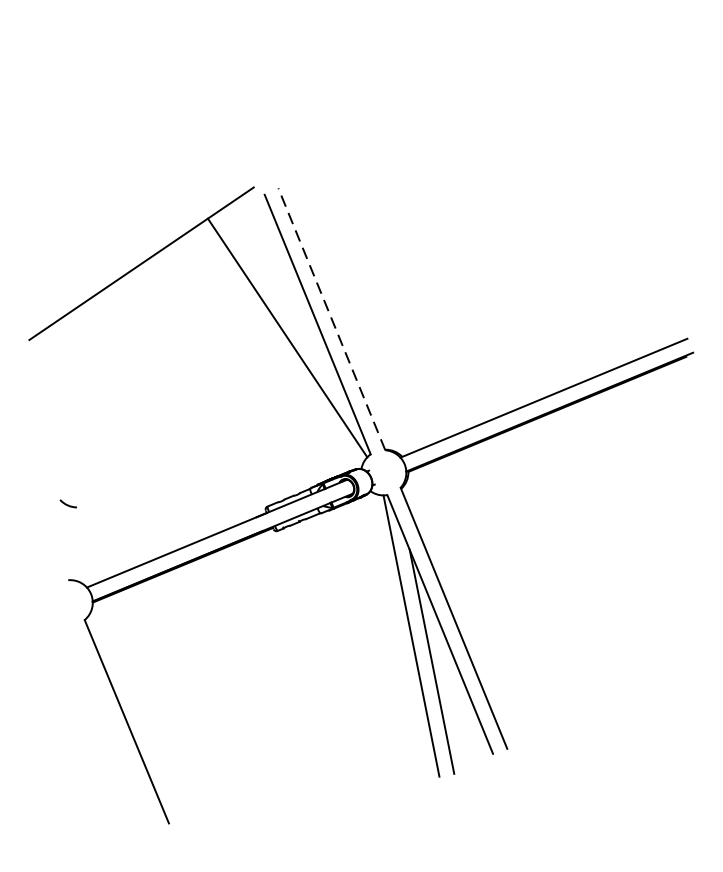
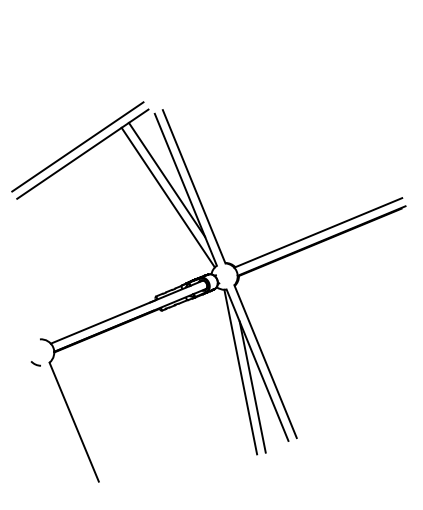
line: (132, 250) -> (77, 146), added
line: (284, 306) -> (166, 179), added
line: (332, 318) -> (194, 186), dashed -> solid
arc: (67, 503) -> (35, 363), moved

